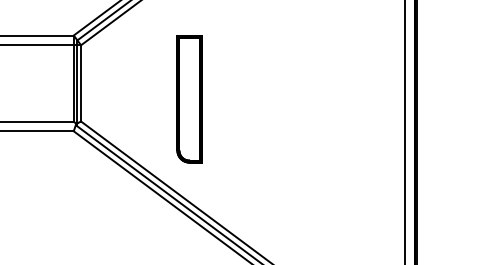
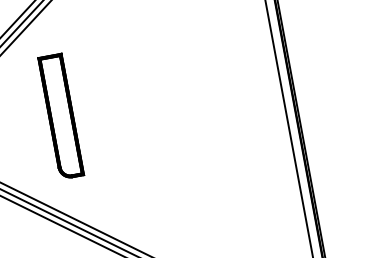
part: (189, 99) -> (61, 116), moved

